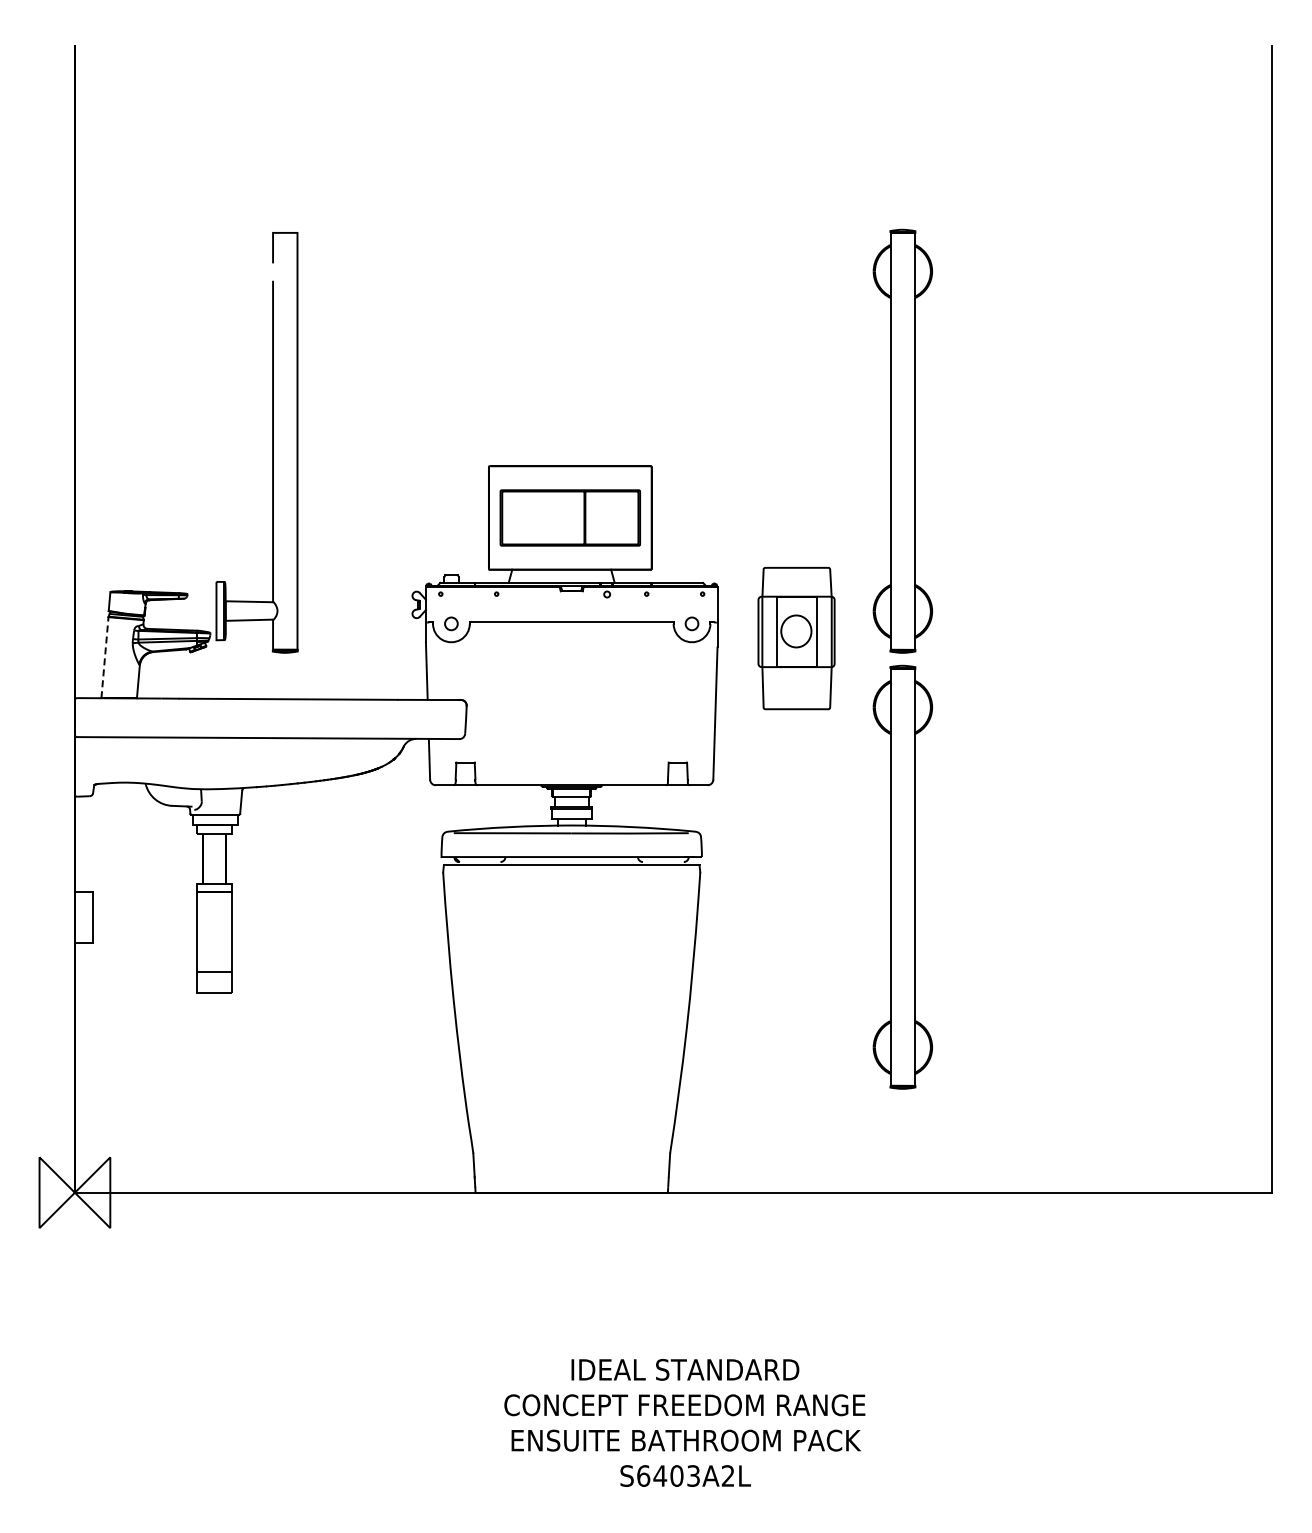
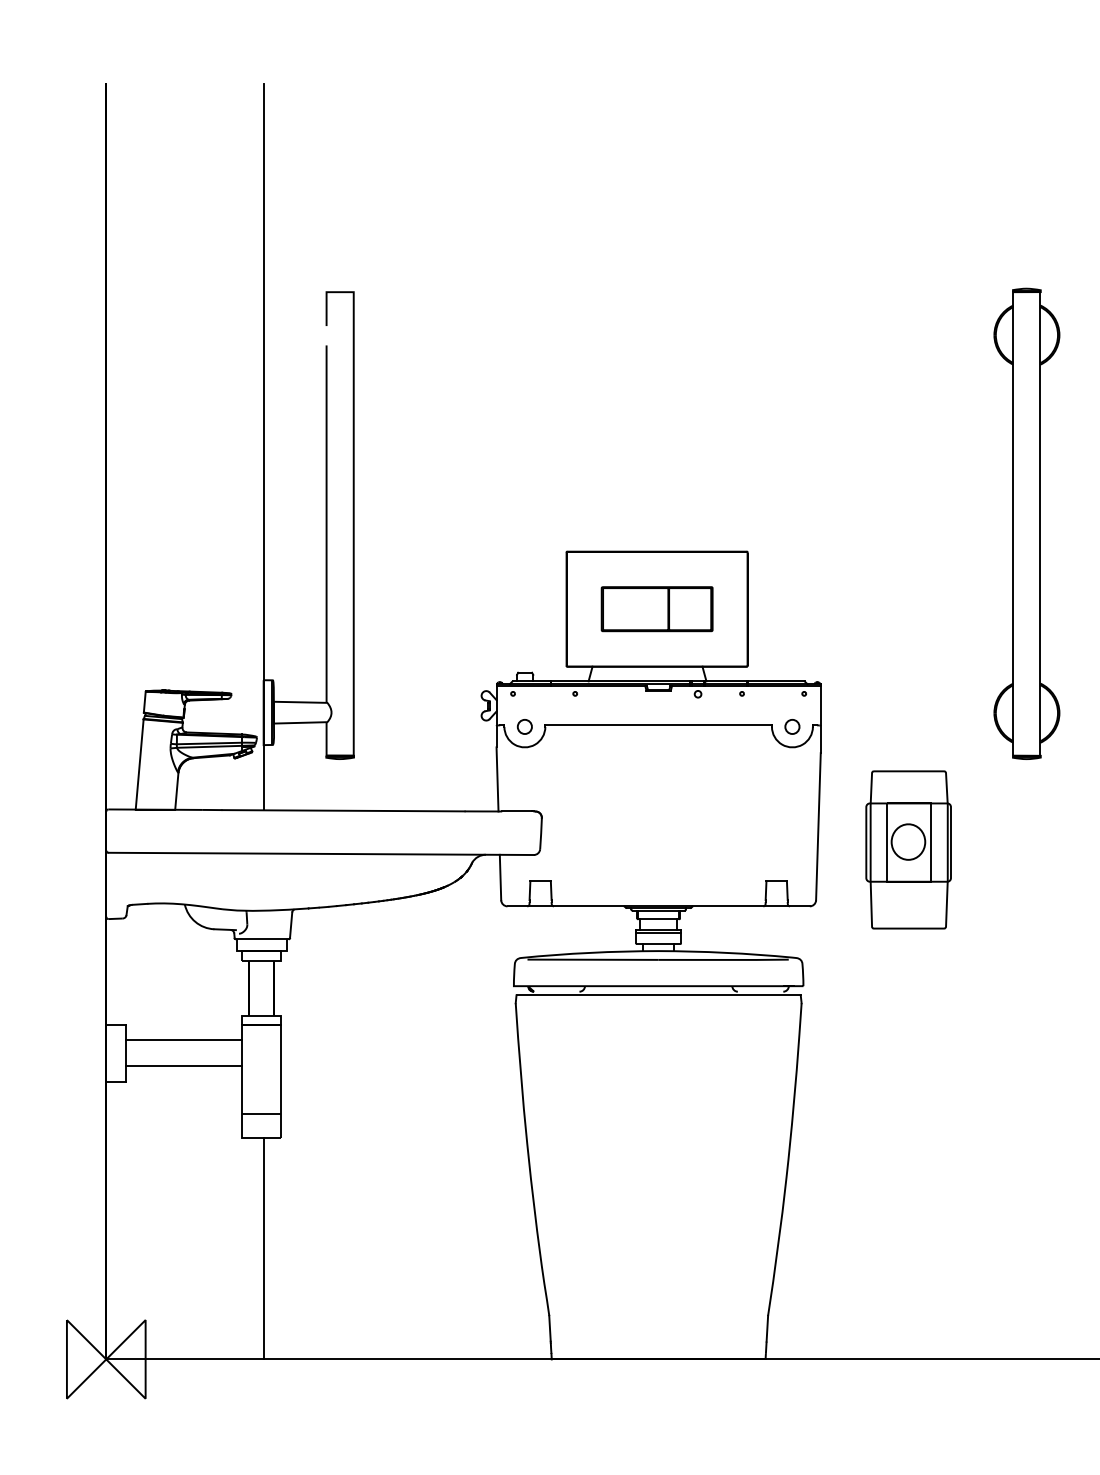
line: (216, 371) -> (263, 446), added
part: (570, 517) -> (657, 608), size x0.71
part: (796, 638) -> (908, 849), moved
line: (104, 657) -> (139, 764), dashed -> solid
part: (902, 876) -> (1026, 1007), removed
line: (144, 905) -> (183, 1040), added
line: (144, 928) -> (183, 1065), added
line: (216, 1092) -> (263, 1247), added

